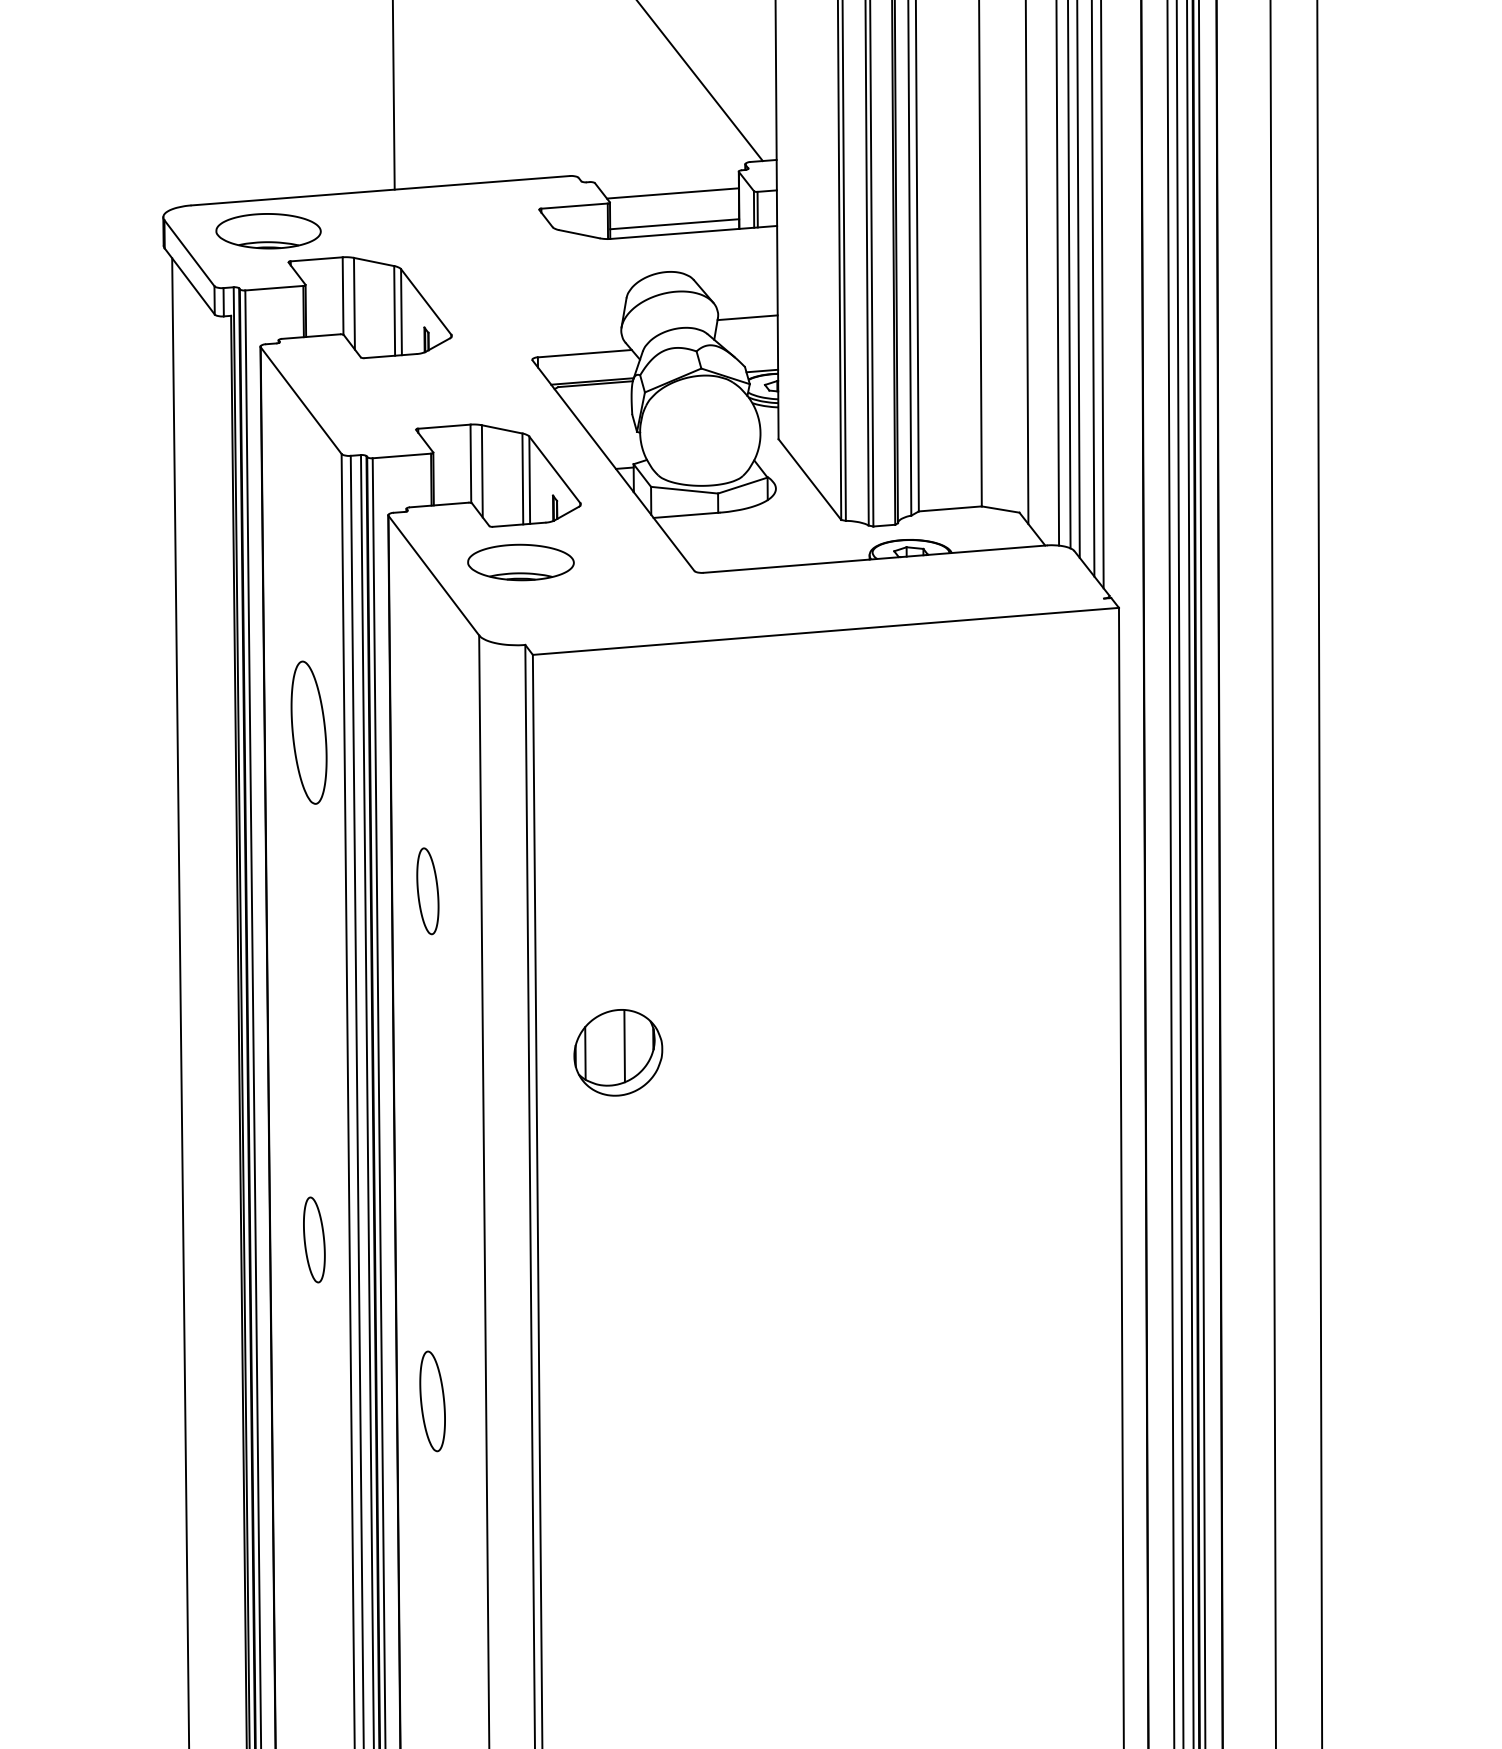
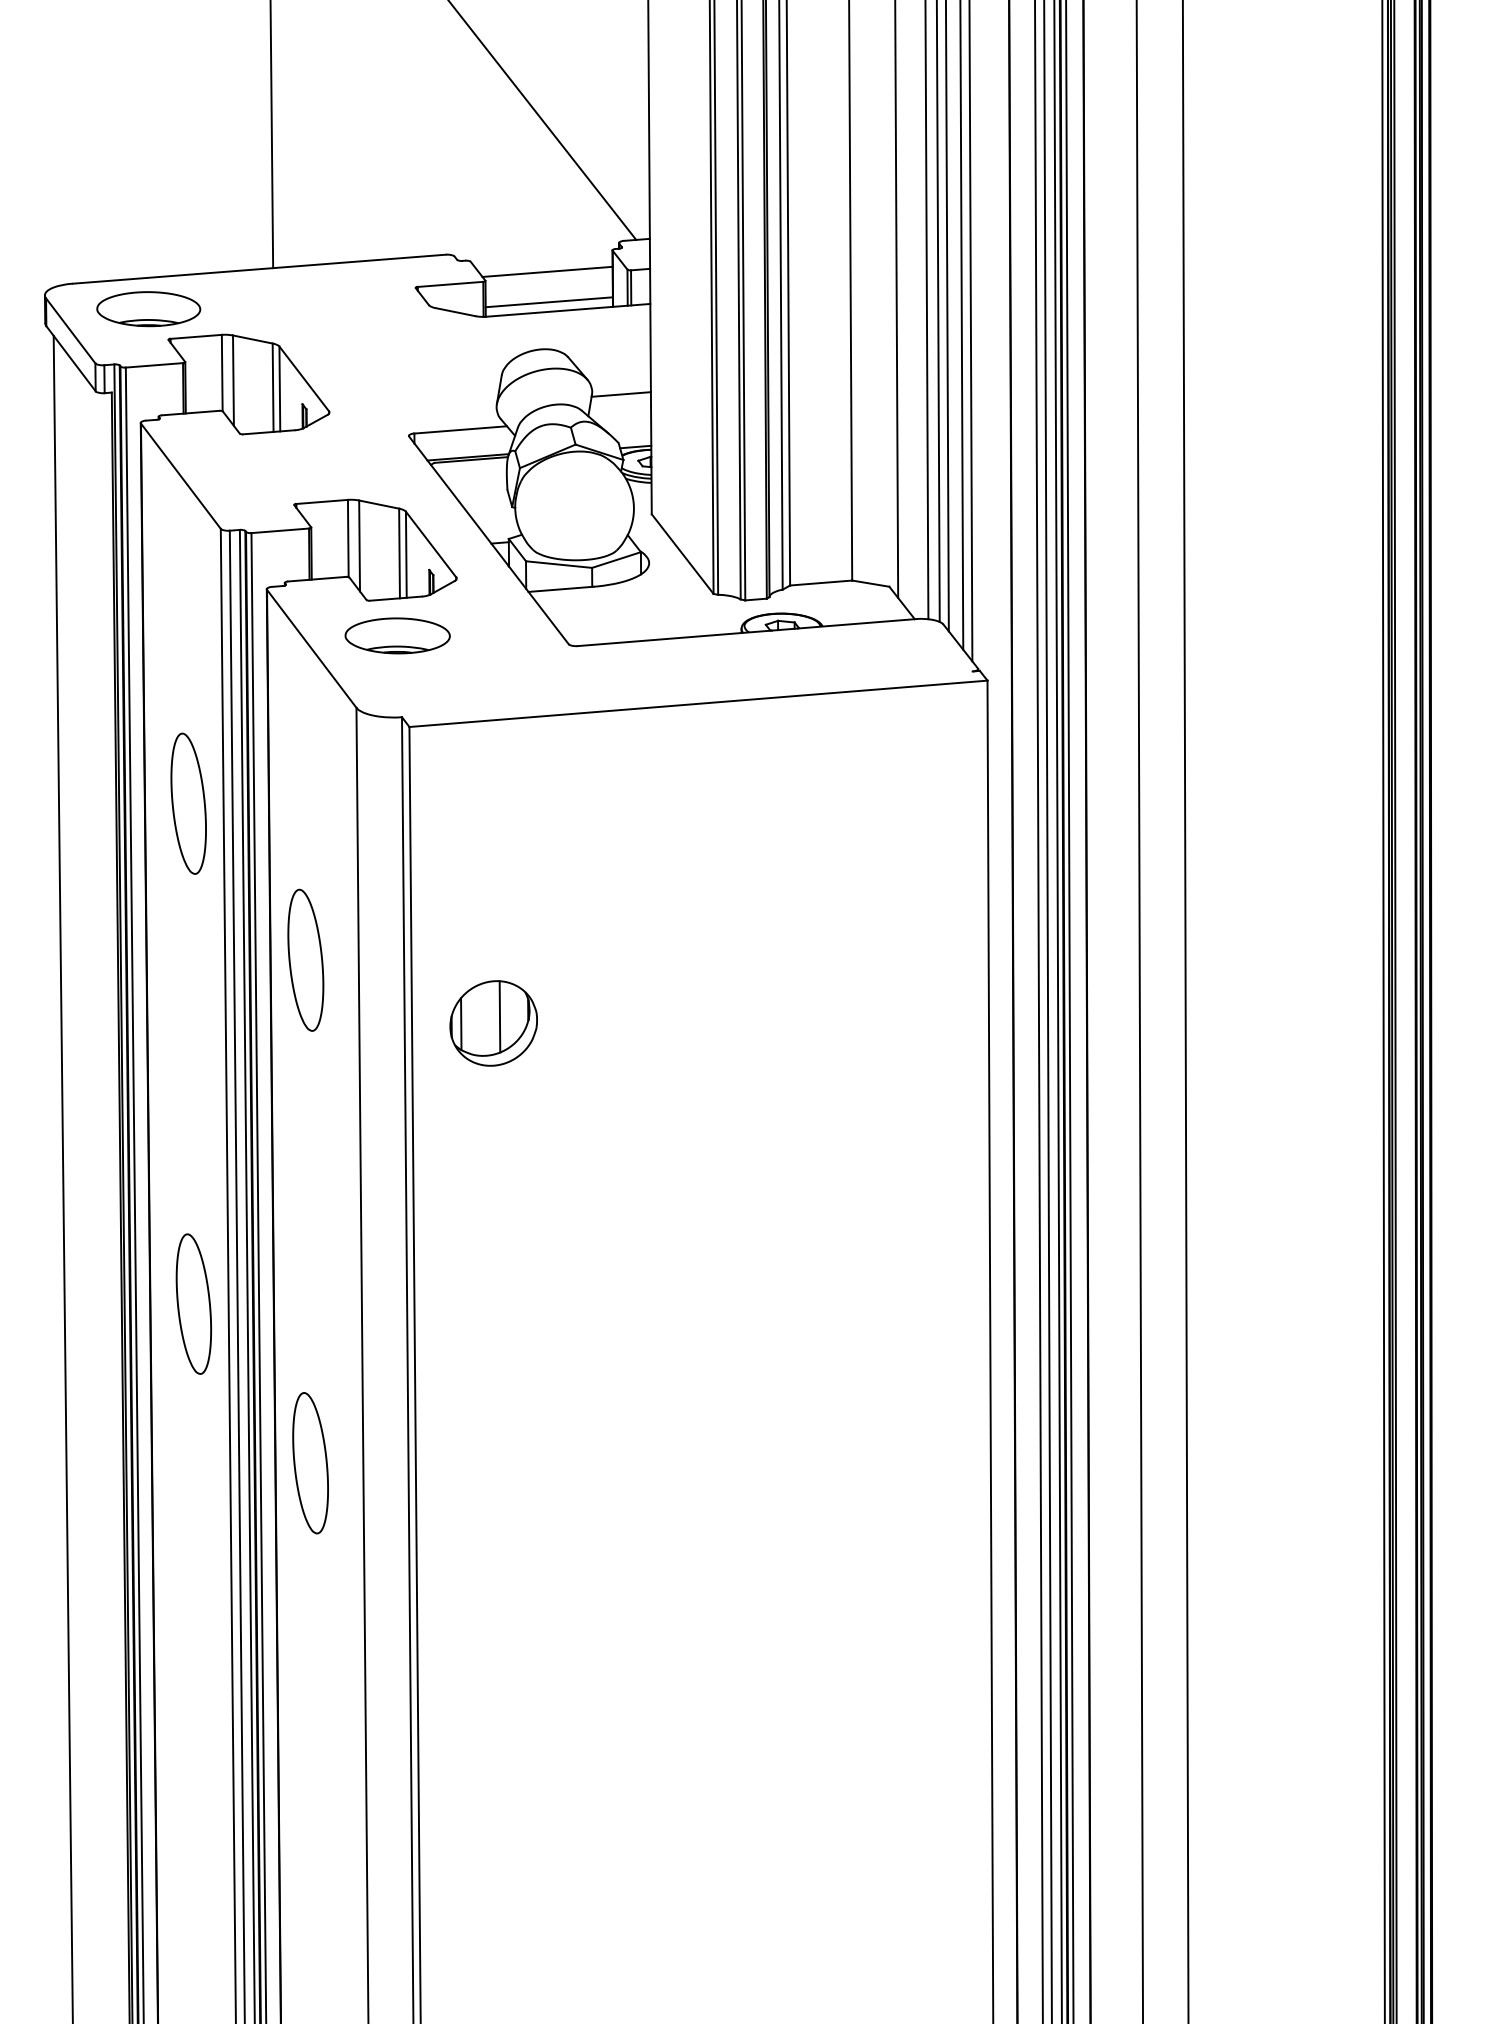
part: (427, 890) -> (305, 959), size x1.67
part: (618, 1052) -> (493, 1023), moved
part: (313, 1239) -> (193, 1303), size x1.67
part: (432, 1401) -> (310, 1463), size x1.43

